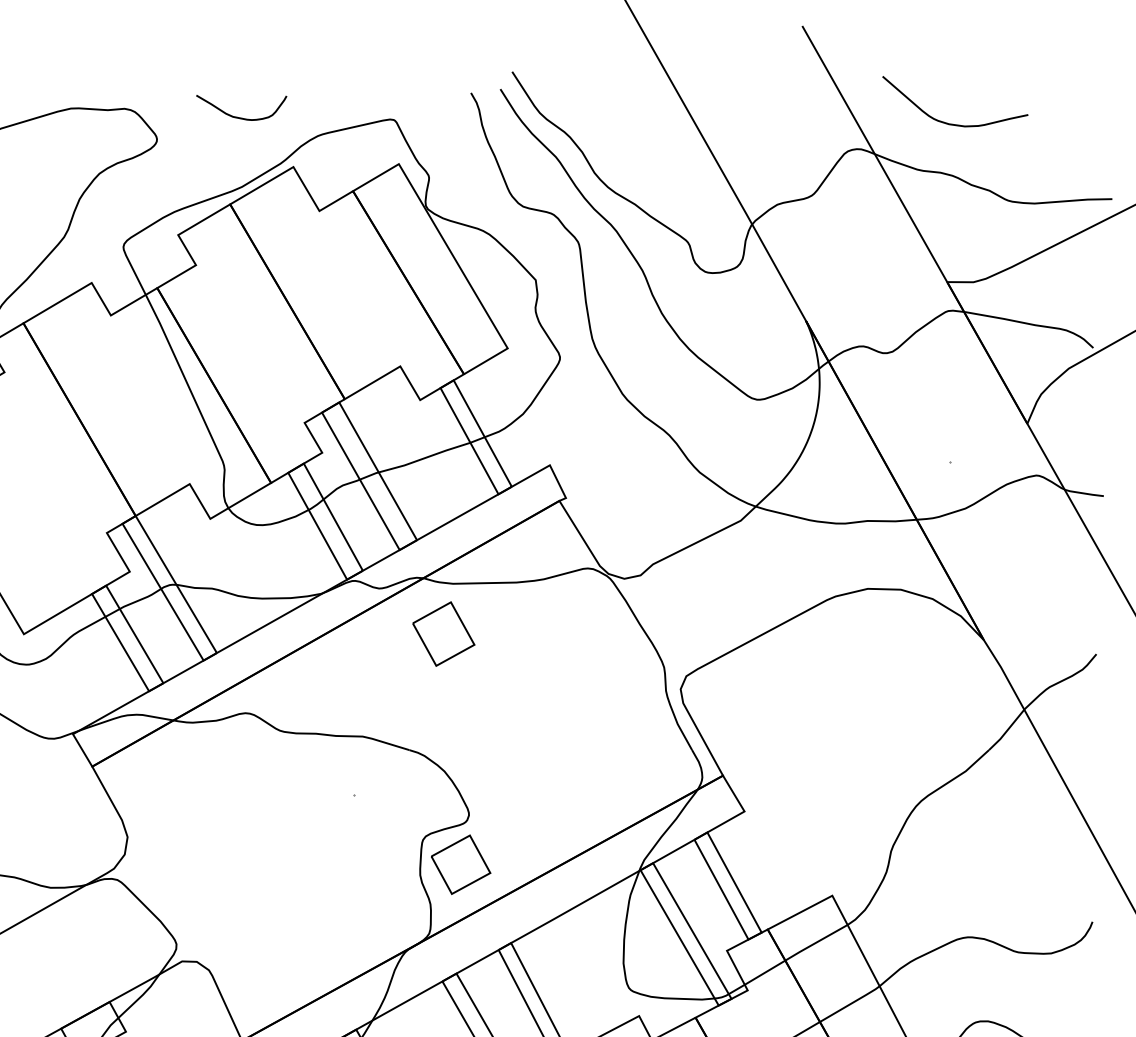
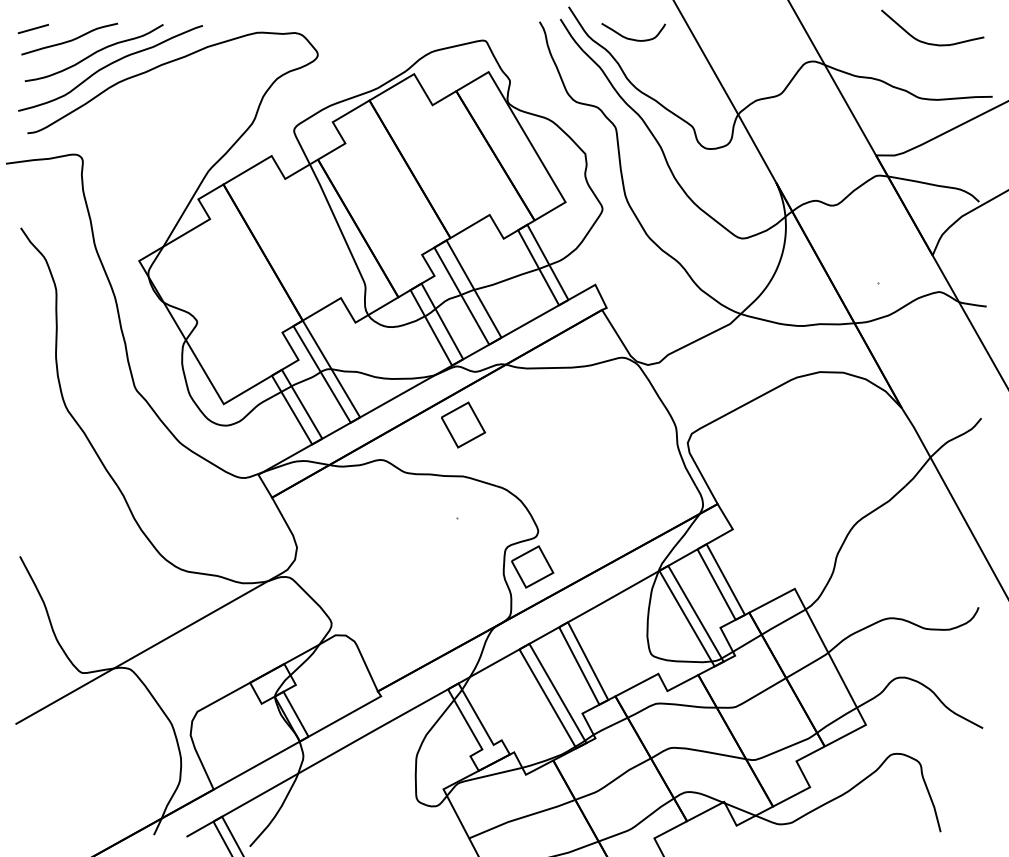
curve: (240, 116) -> (632, 38), moved
curve: (947, 122) -> (927, 42), moved
part: (443, 633) -> (463, 424), moved

